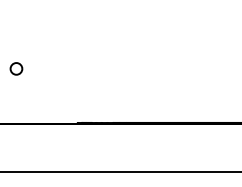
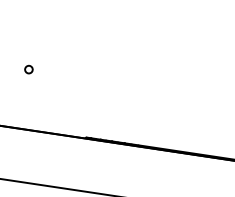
circle: (16, 68) -> (29, 69), size x0.6

